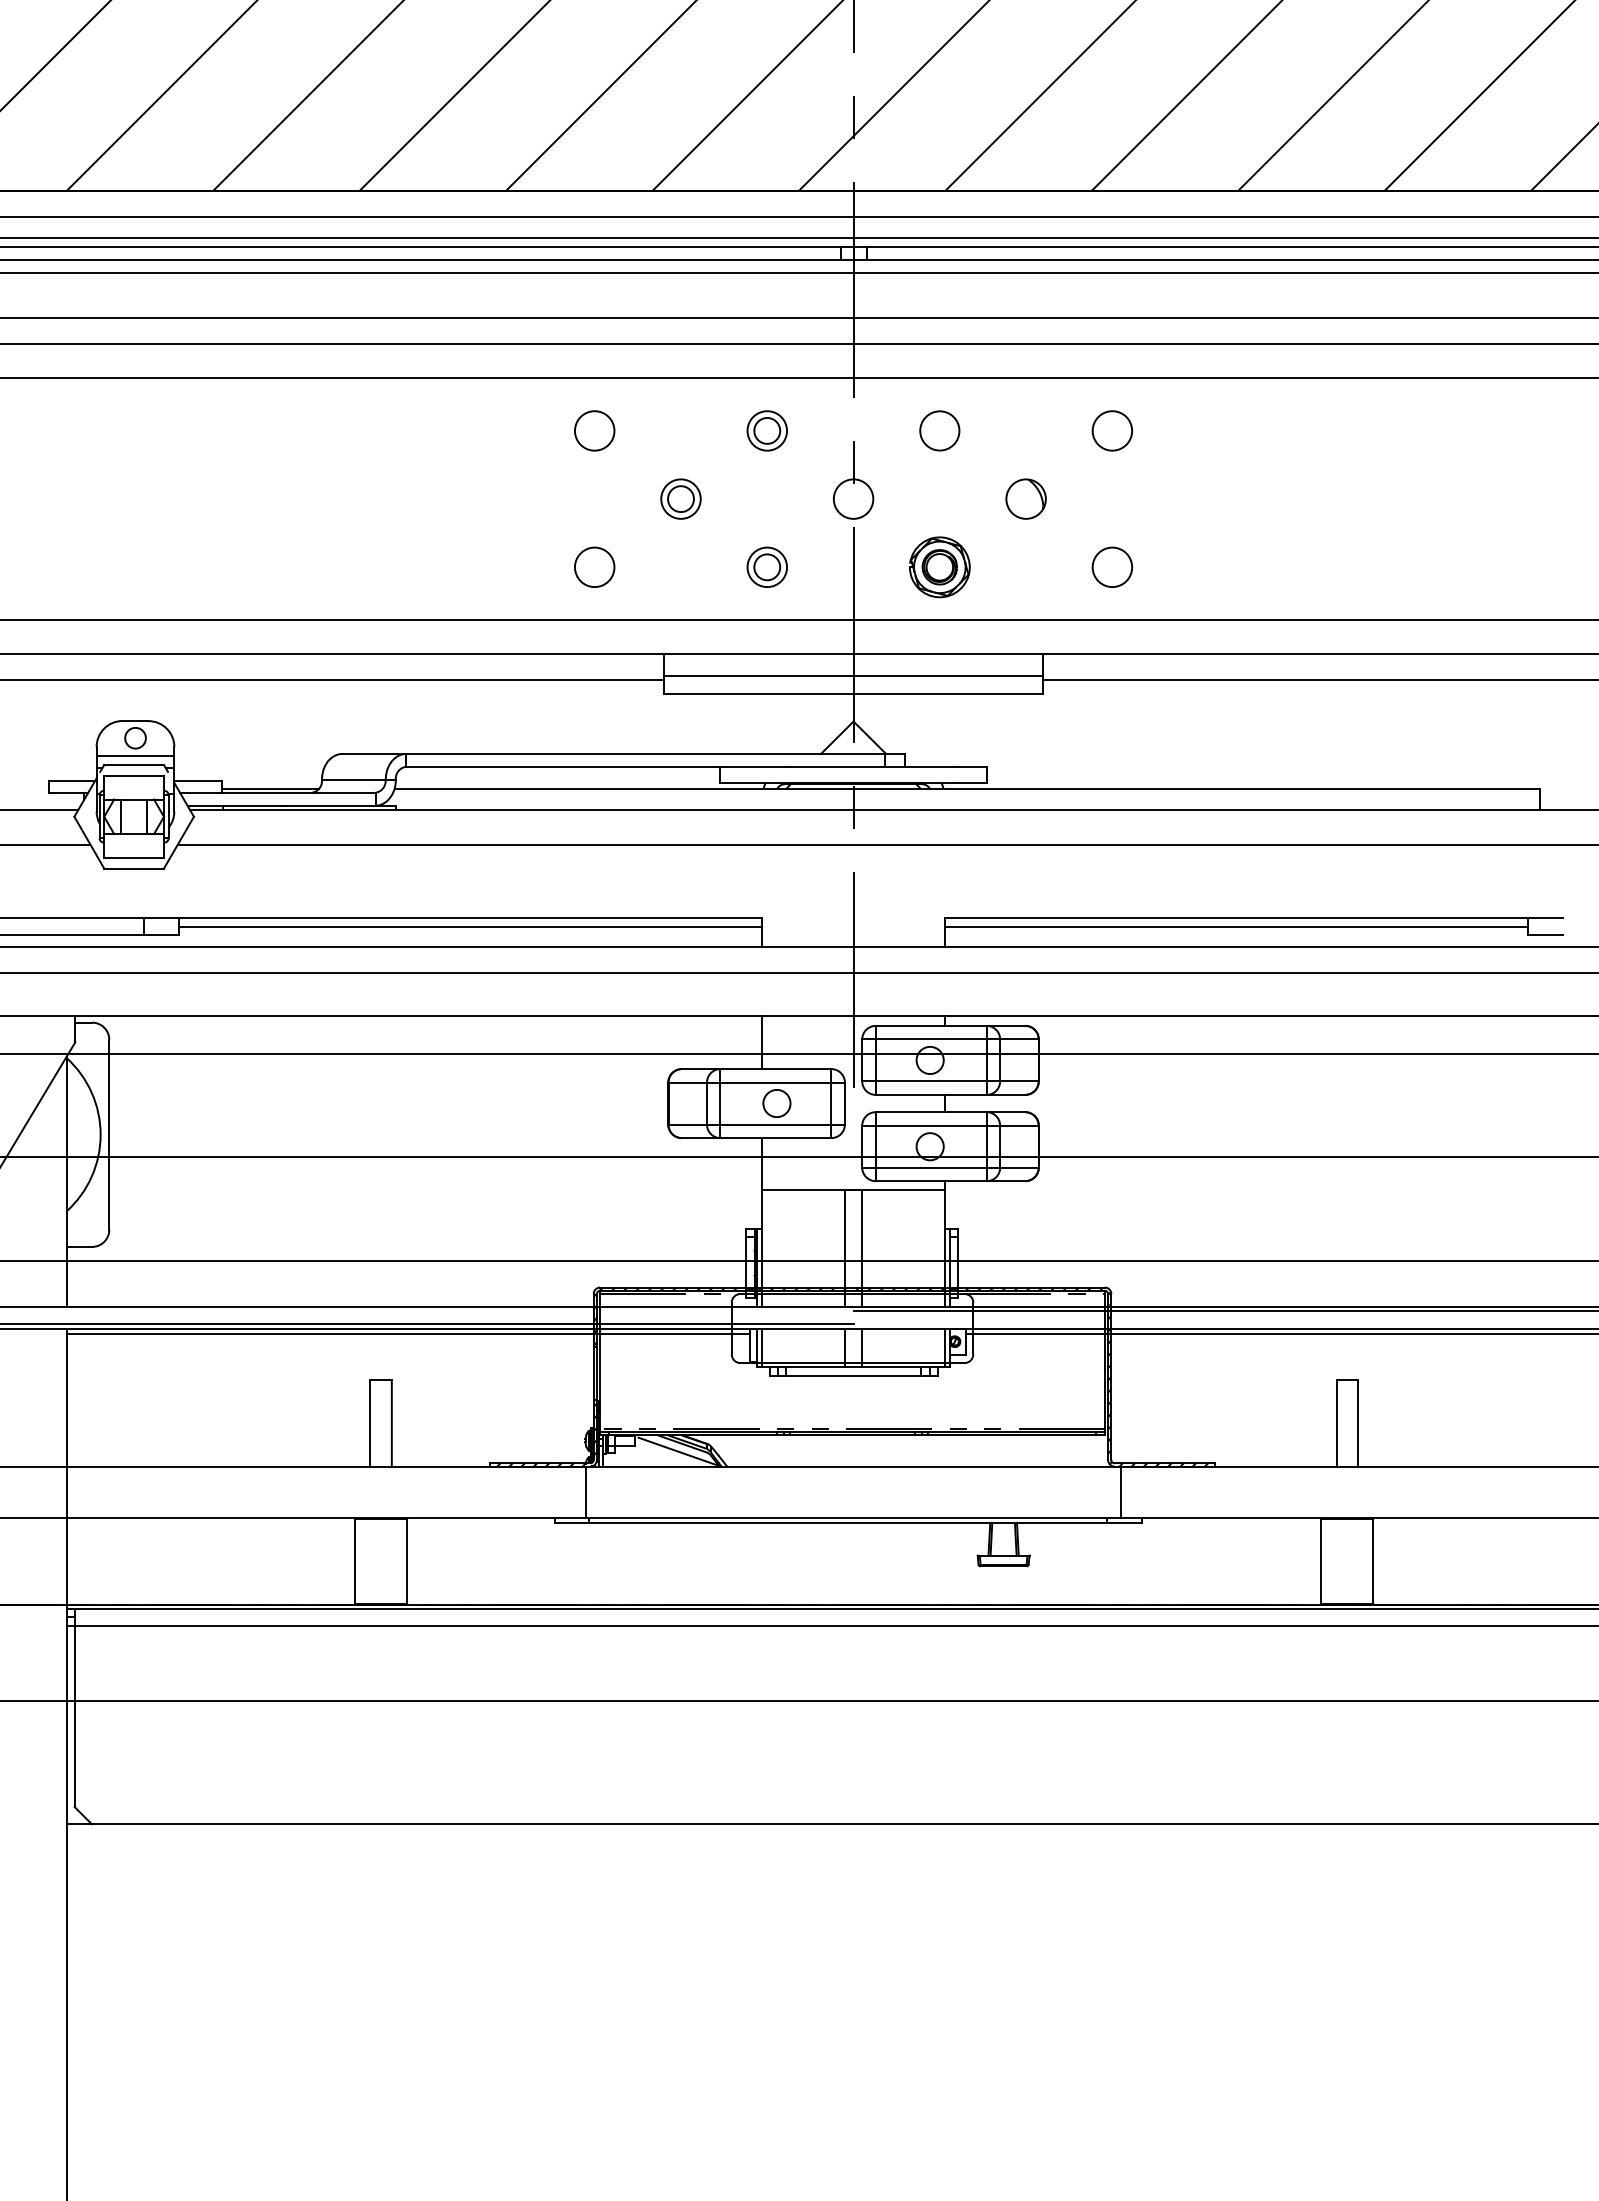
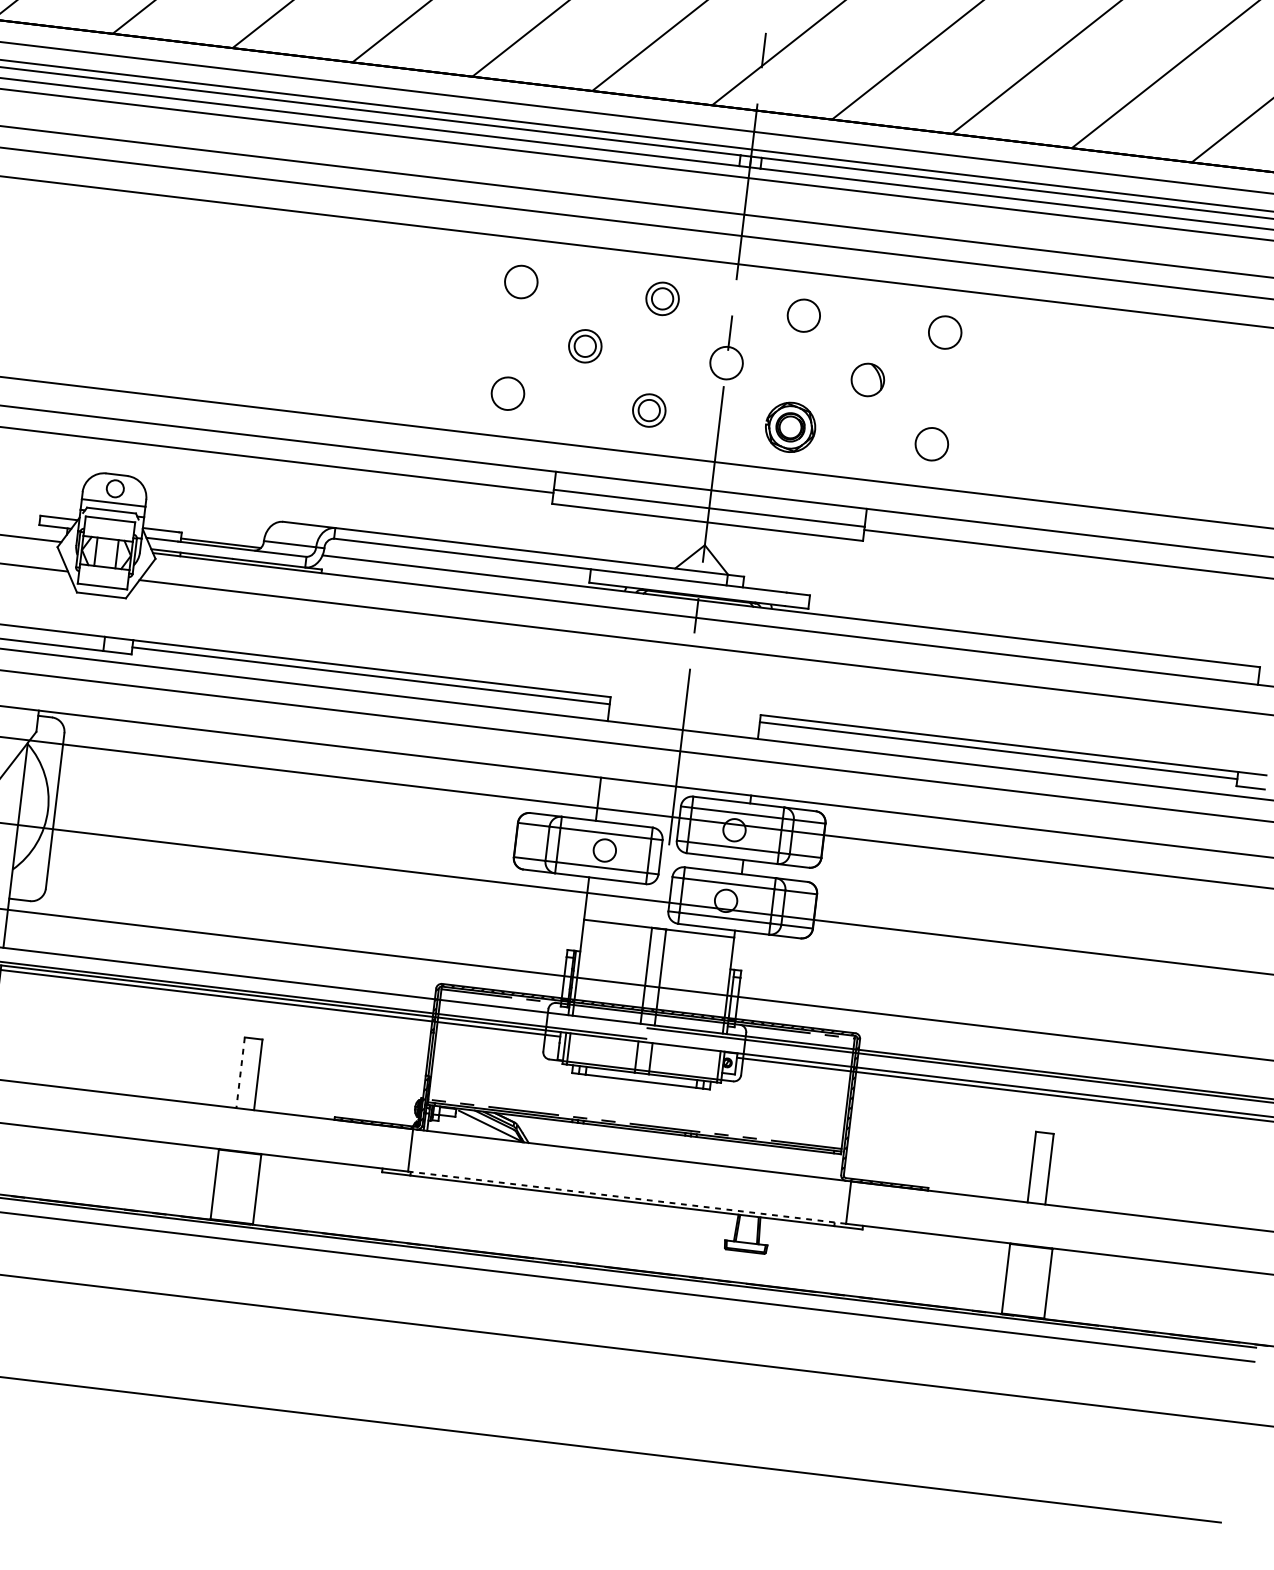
line: (370, 1423) -> (240, 1072), solid -> dashed
line: (853, 1518) -> (627, 1197), solid -> dashed

